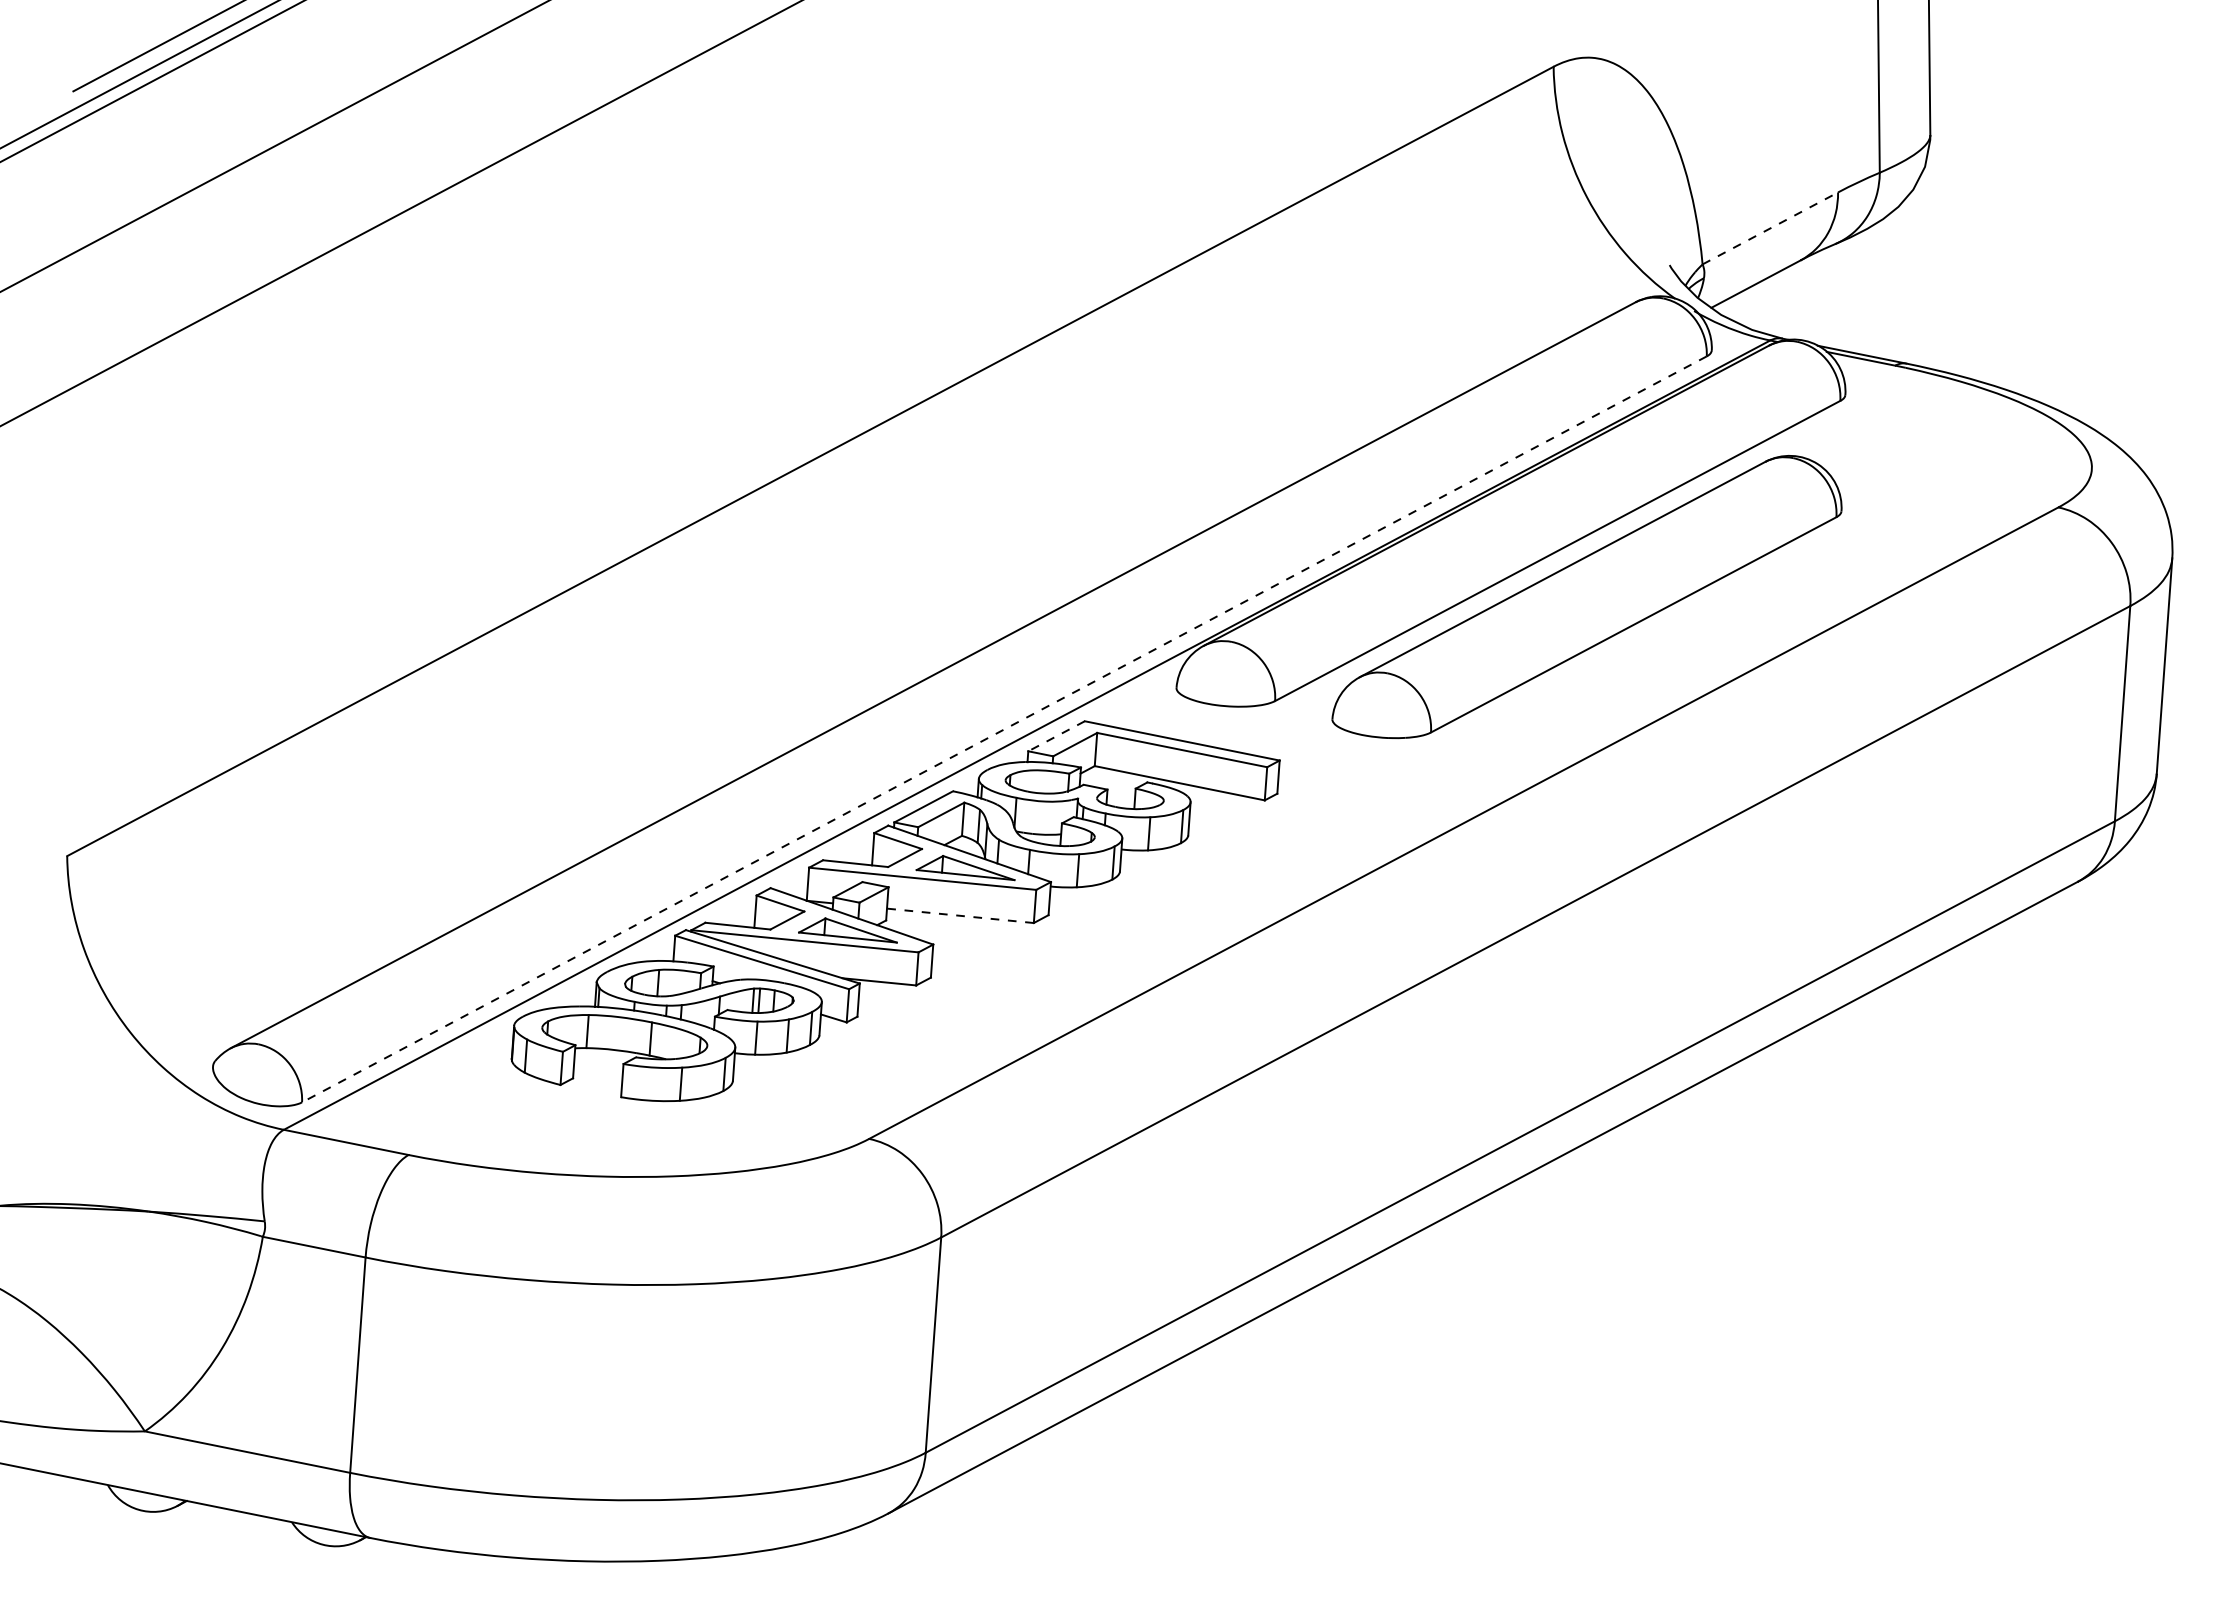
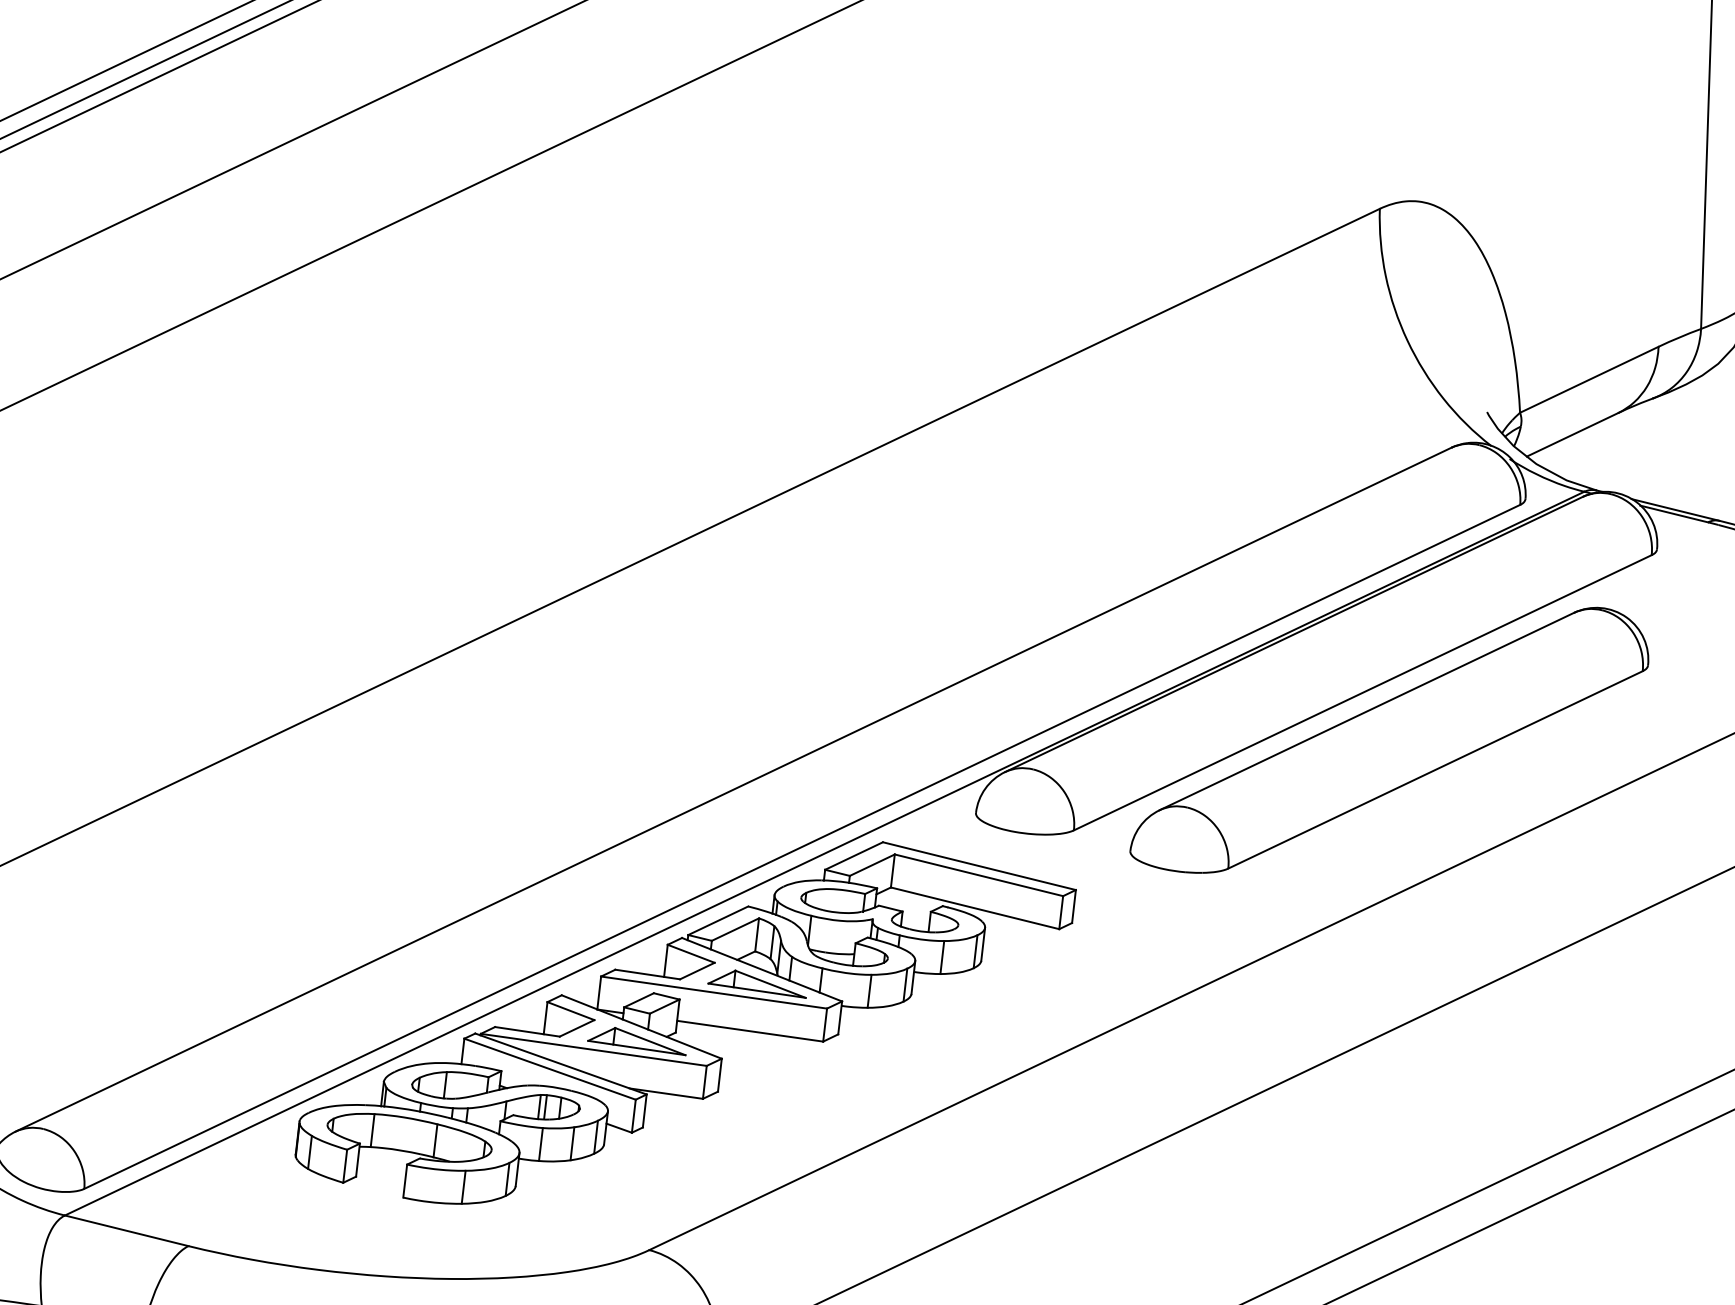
line: (1770, 228) -> (1589, 379), dashed -> solid
line: (1003, 729) -> (801, 846), dashed -> solid
line: (1056, 736) -> (853, 856), dashed -> solid
line: (960, 915) -> (750, 1030), dashed -> solid

